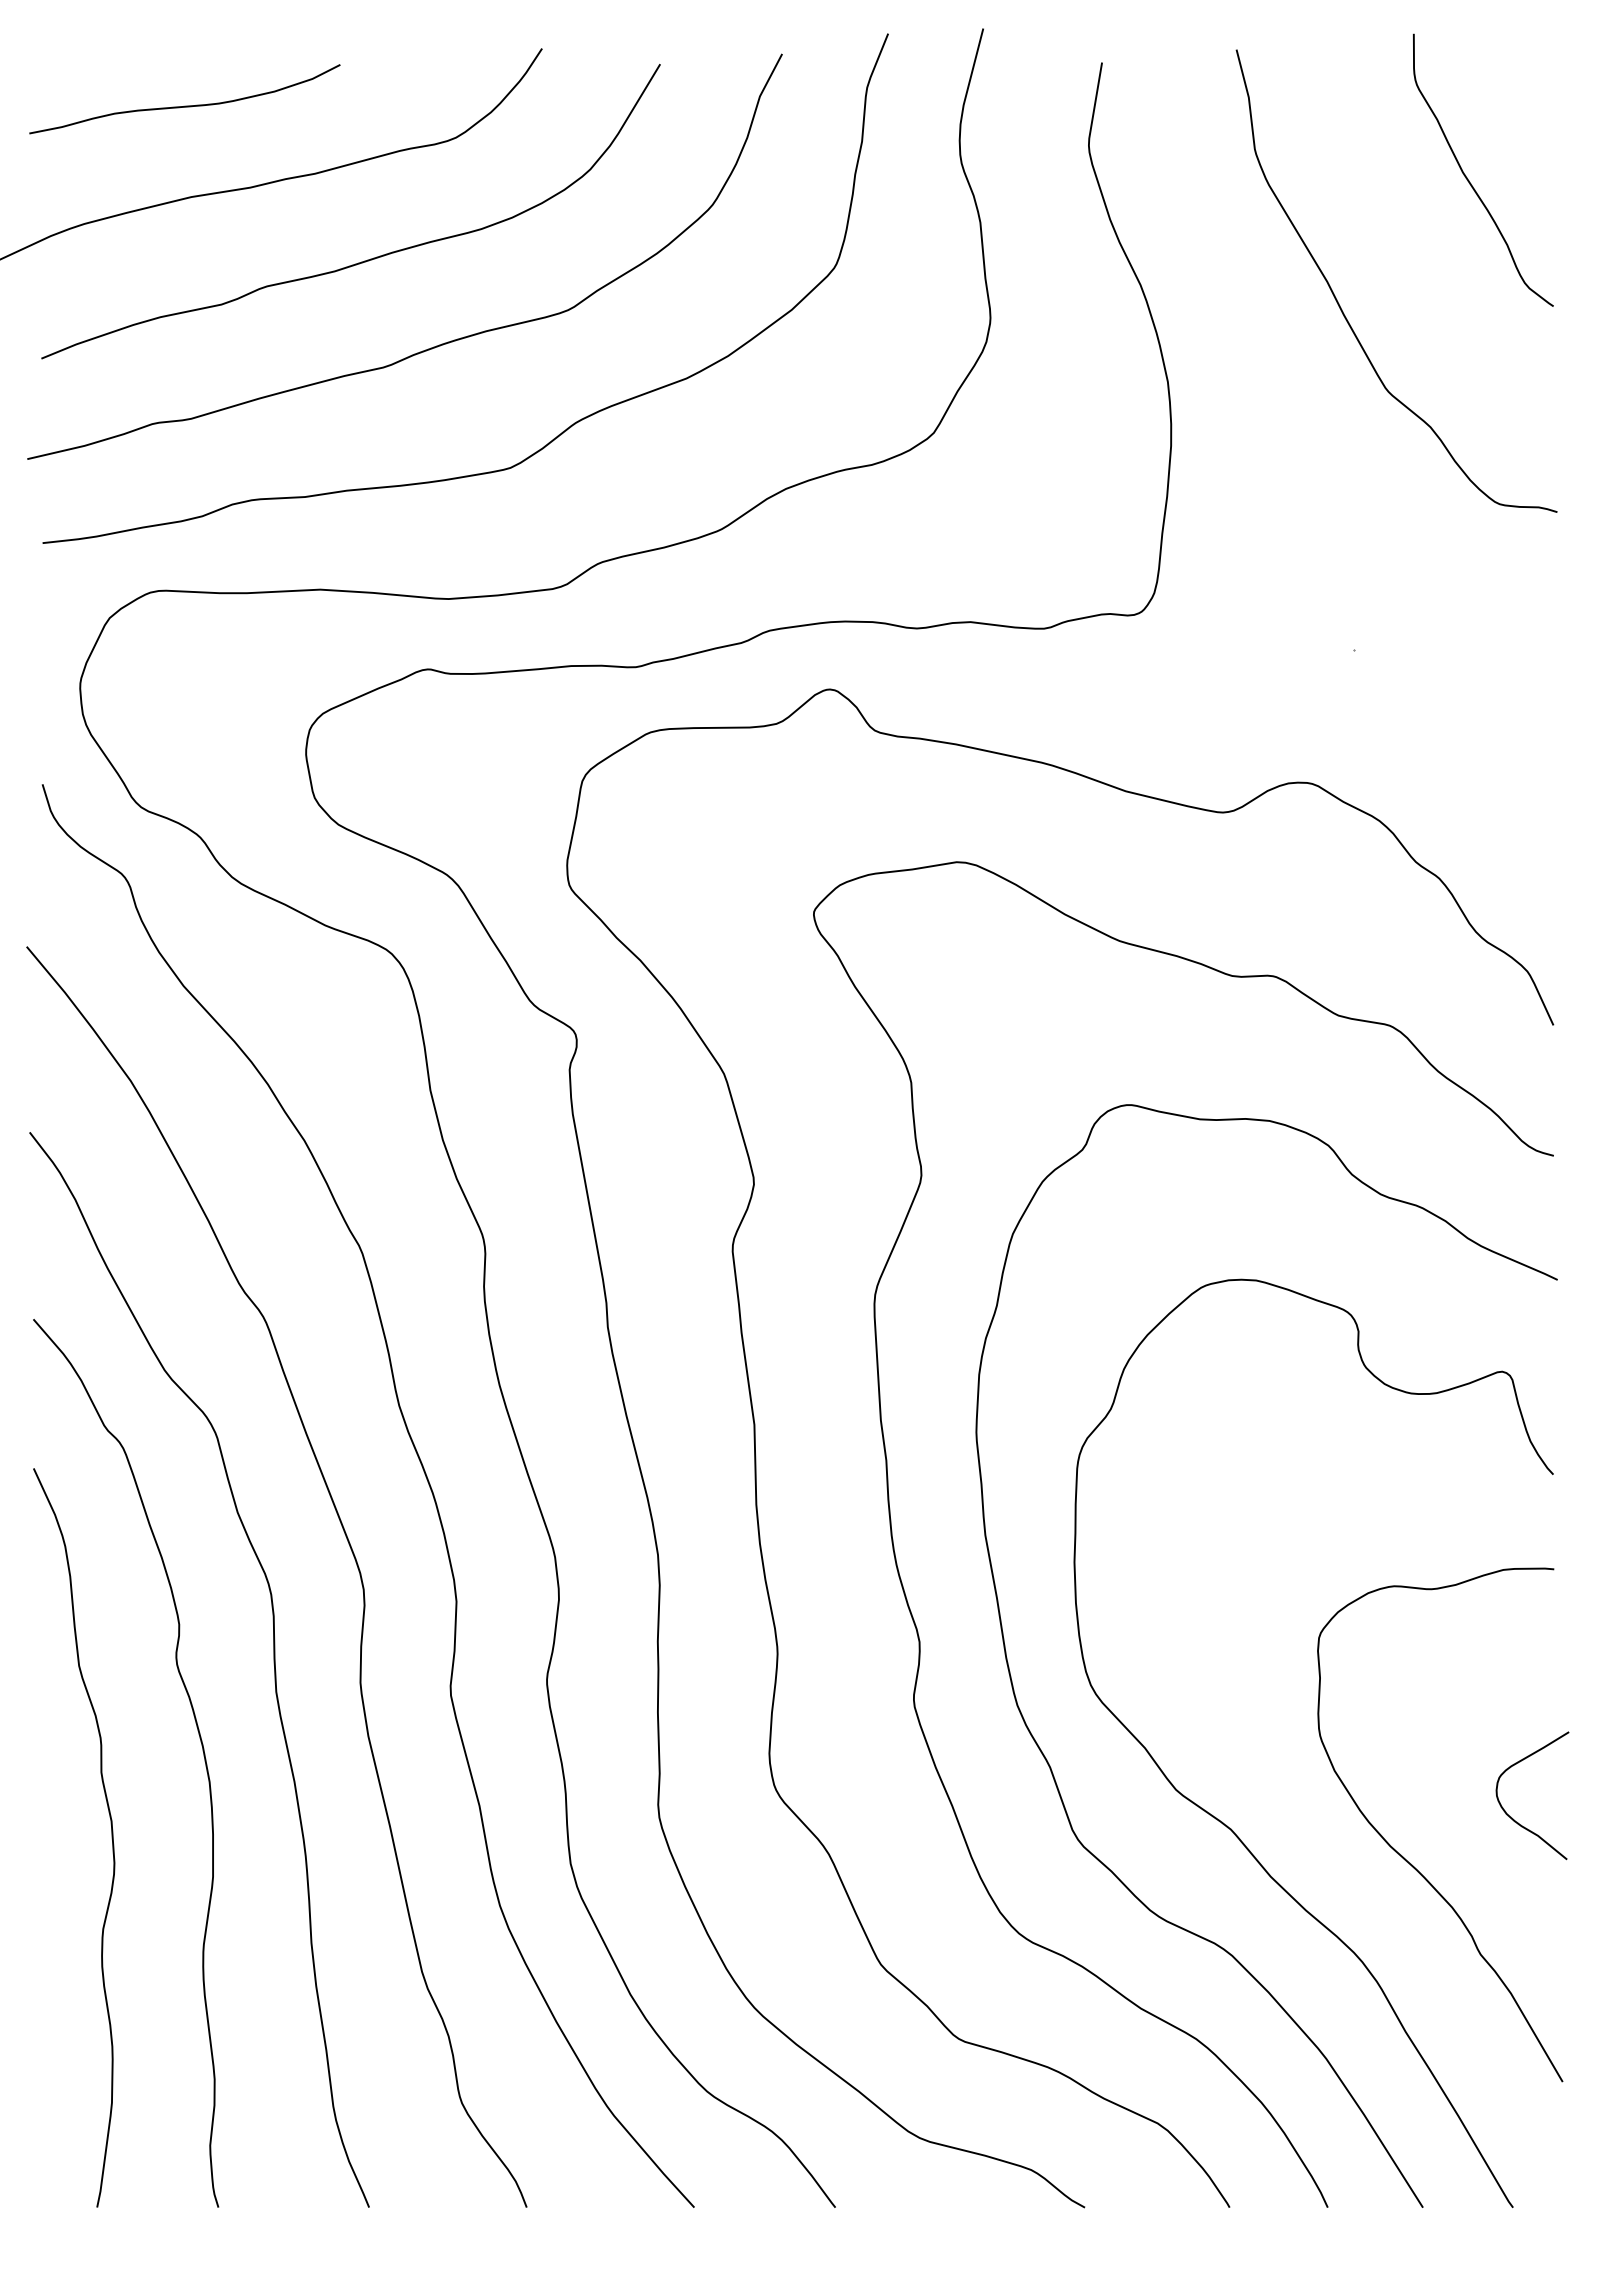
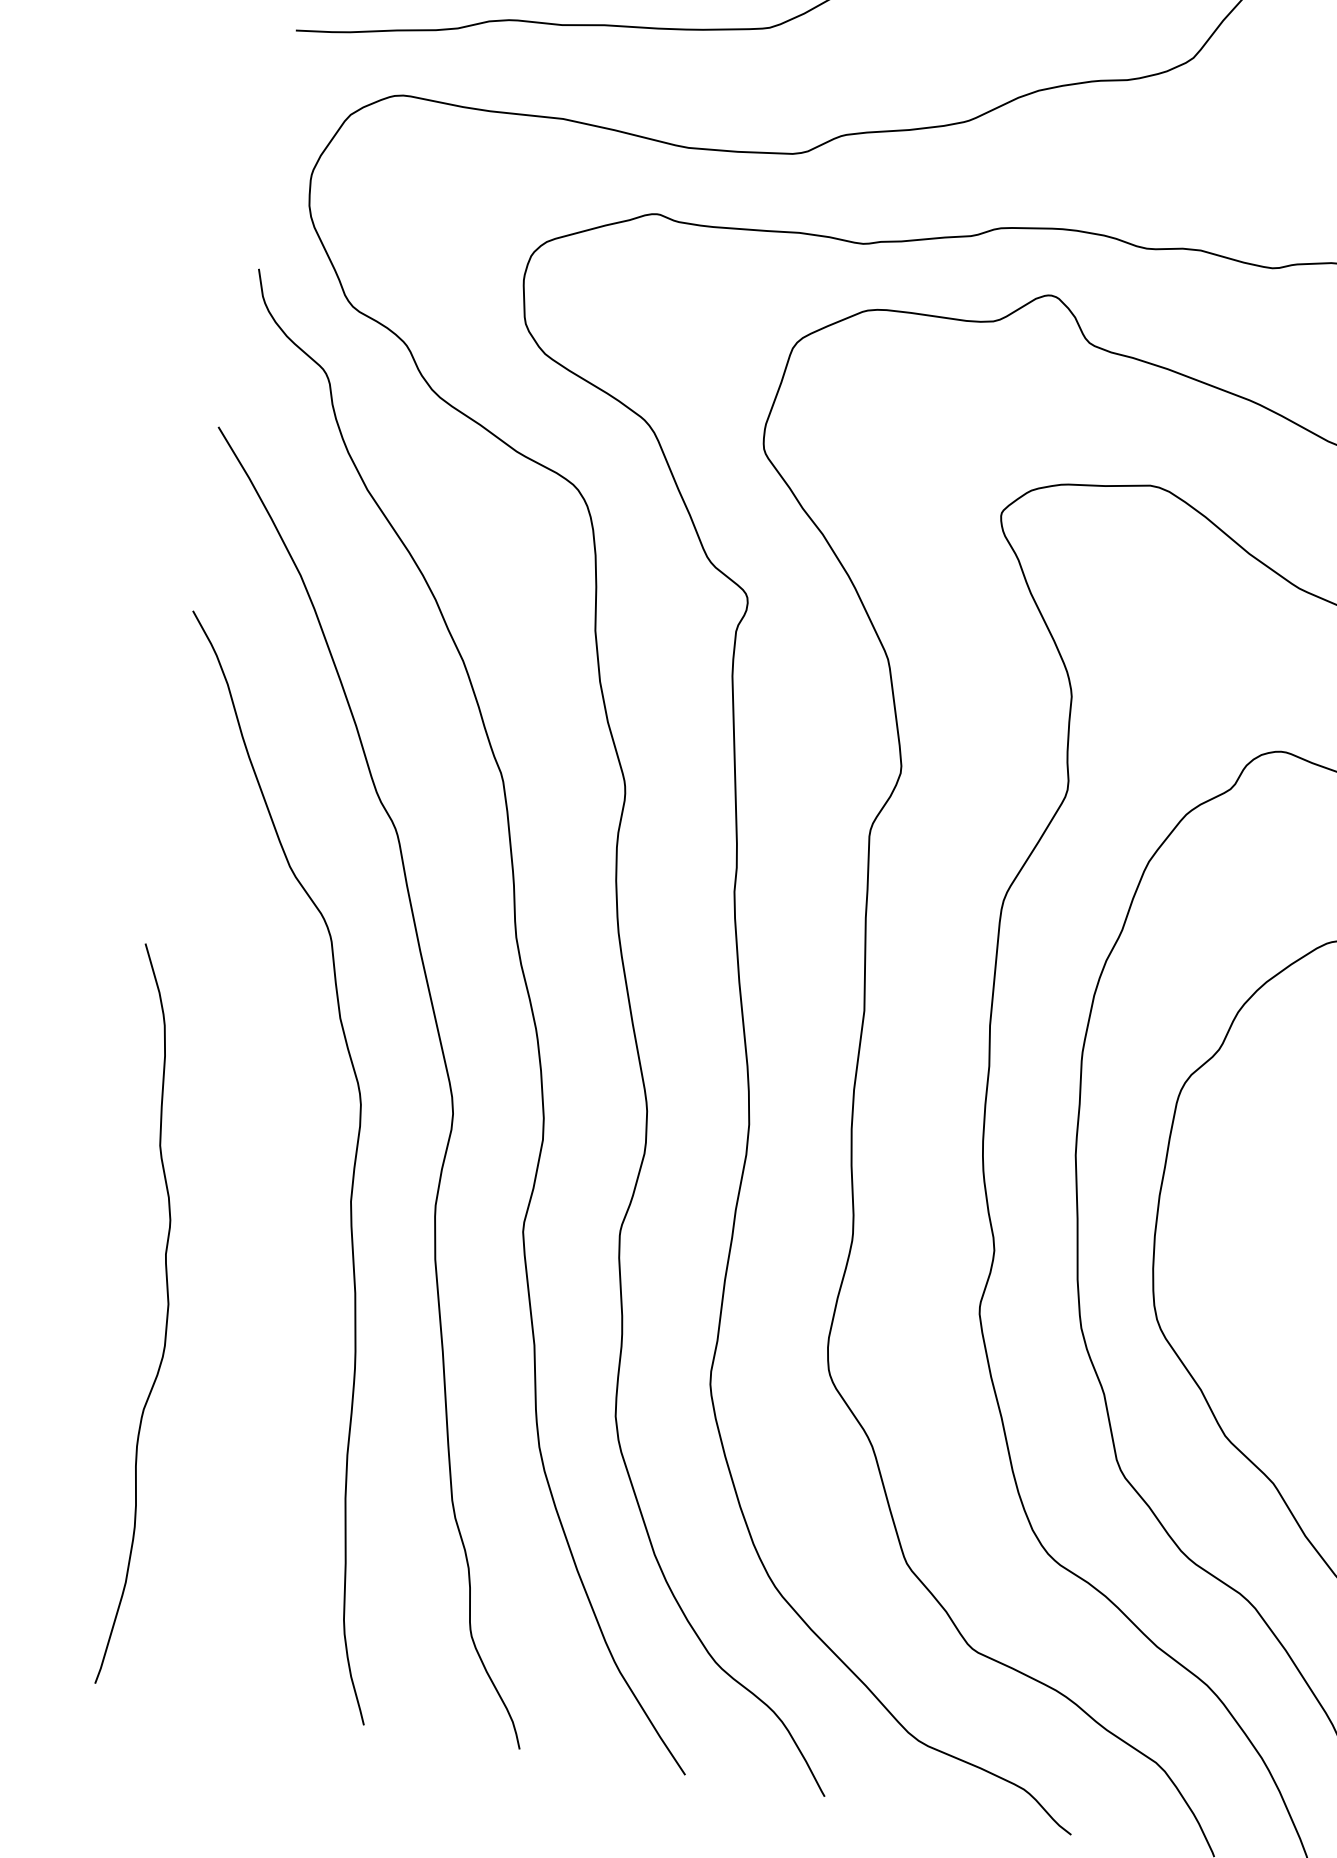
curve: (200, 1742) -> (268, 1239), removed

